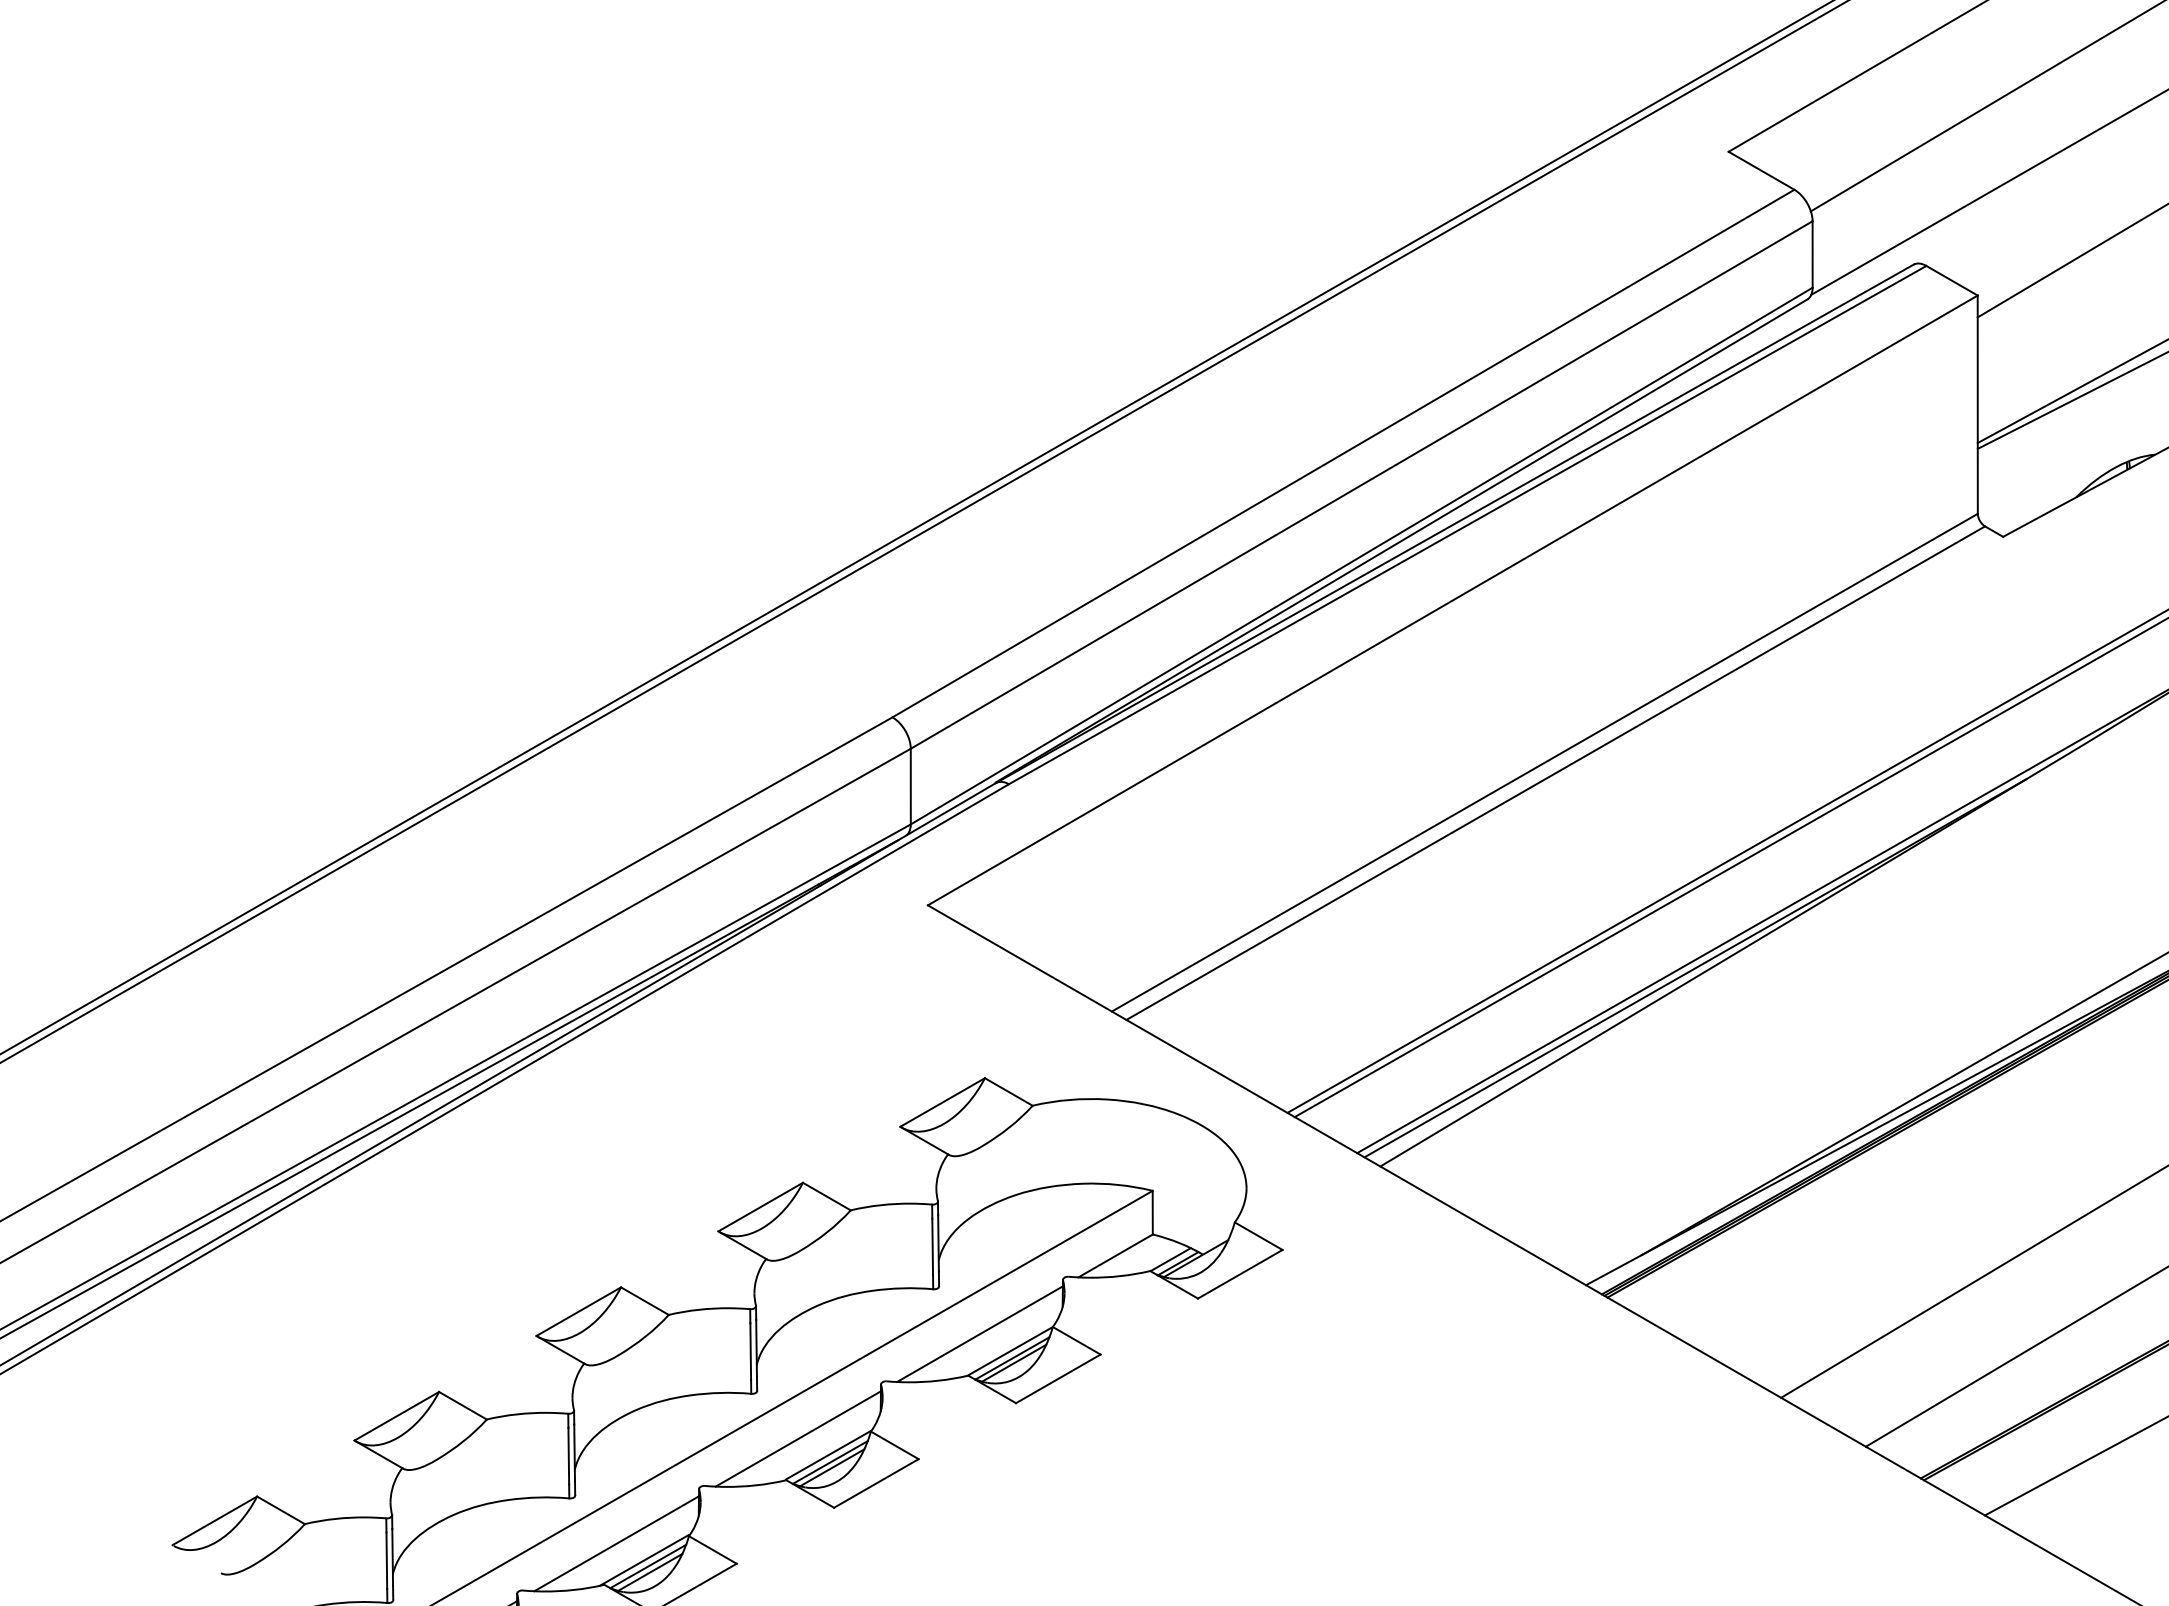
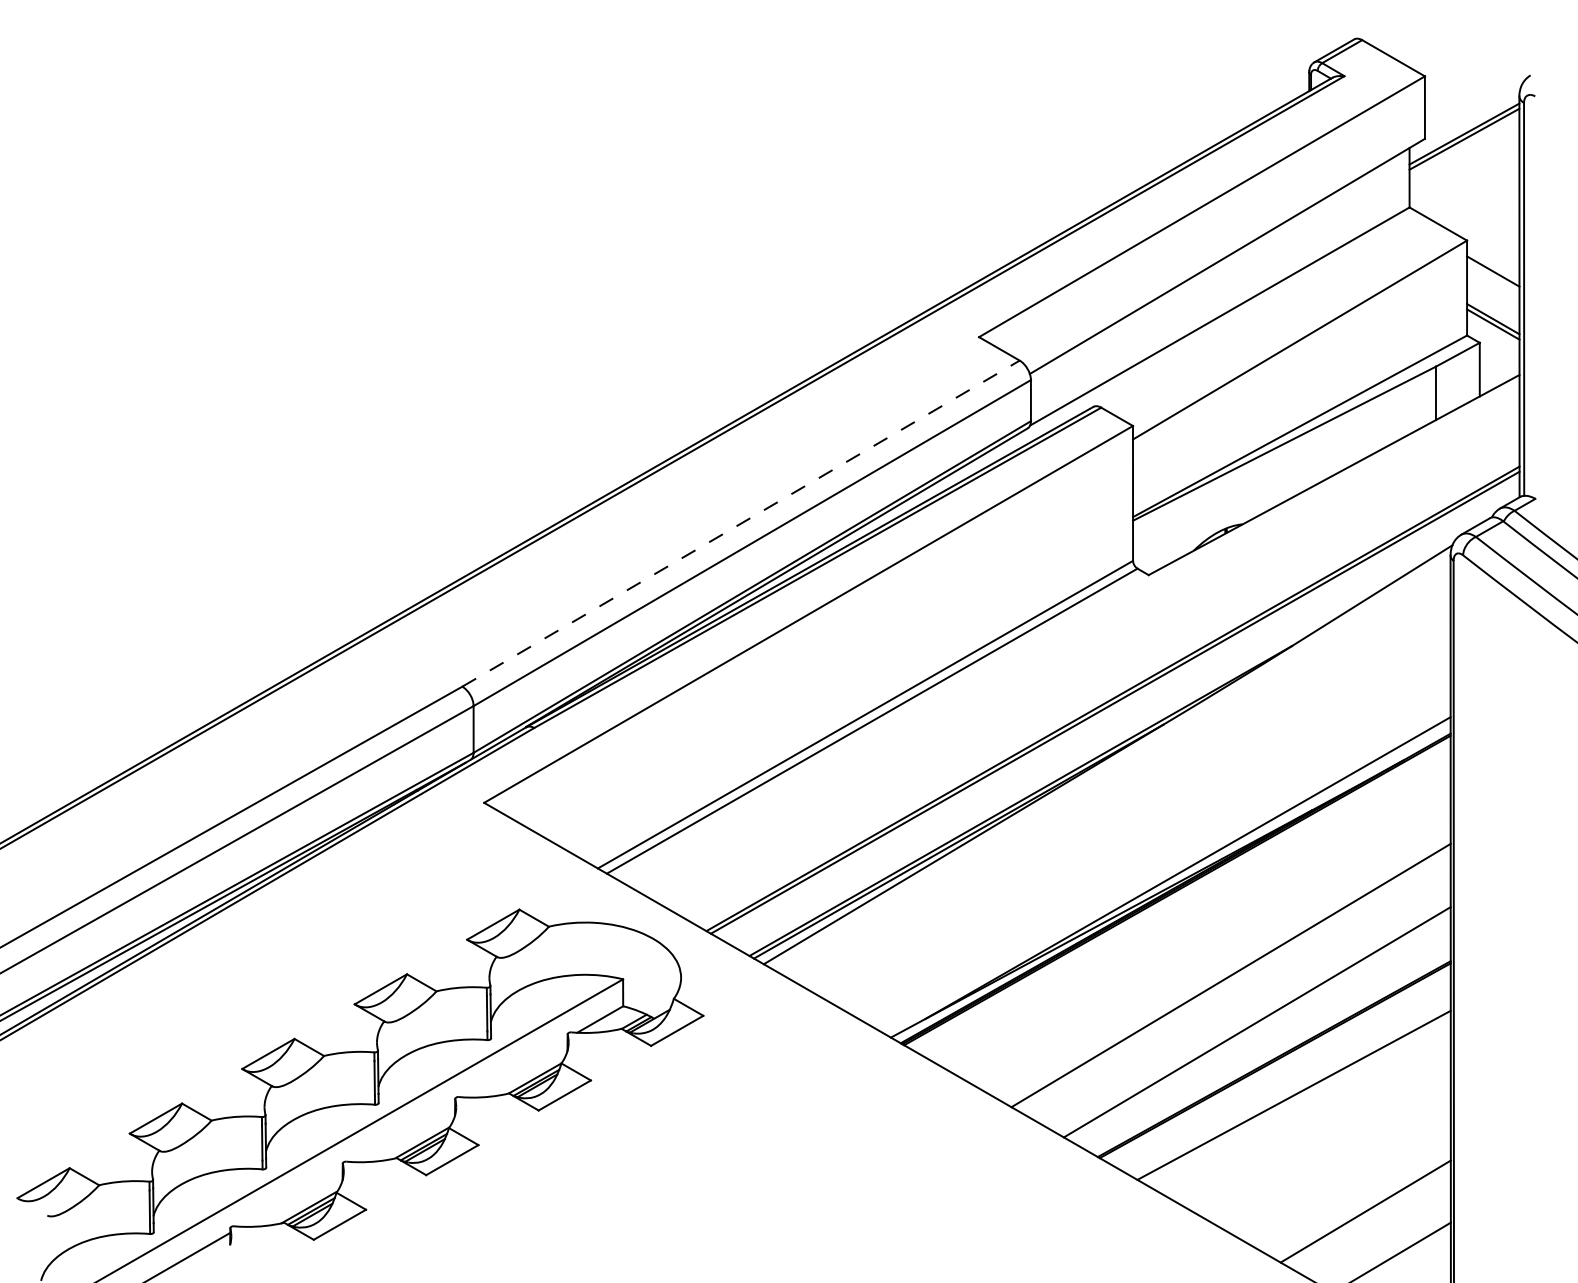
line: (1344, 453) -> (741, 523), solid -> dashed
line: (980, 1333) -> (516, 1067), removed
line: (798, 1438) -> (404, 1132), removed
line: (616, 1543) -> (291, 1197), removed

